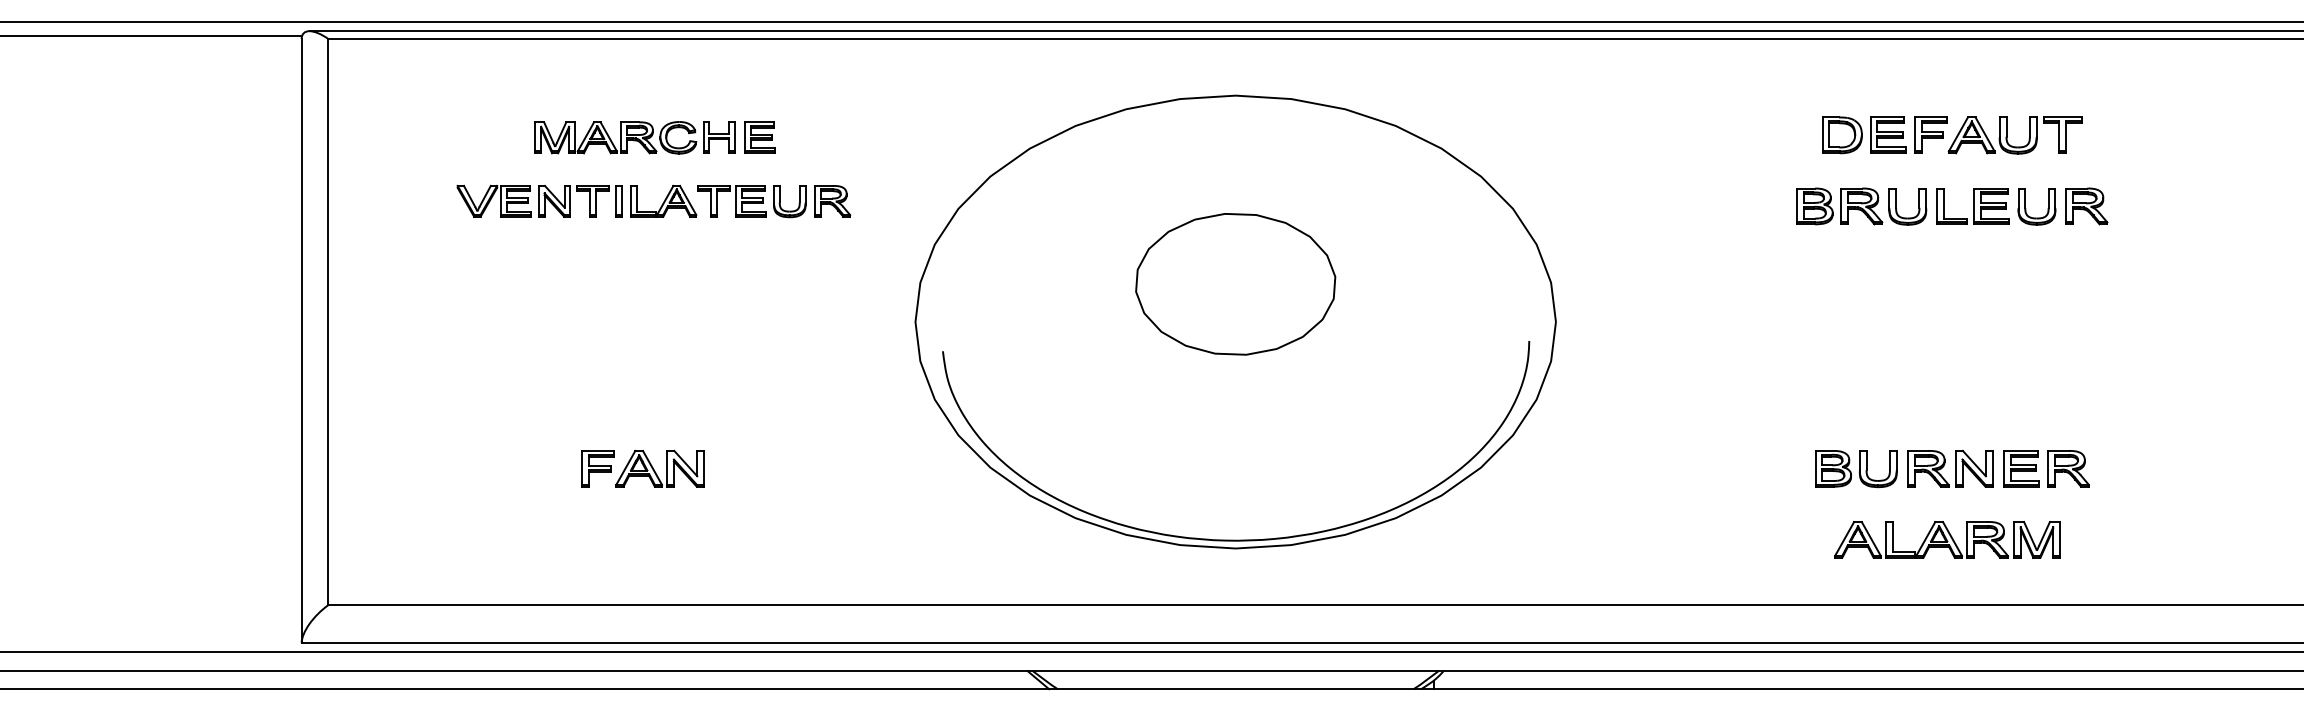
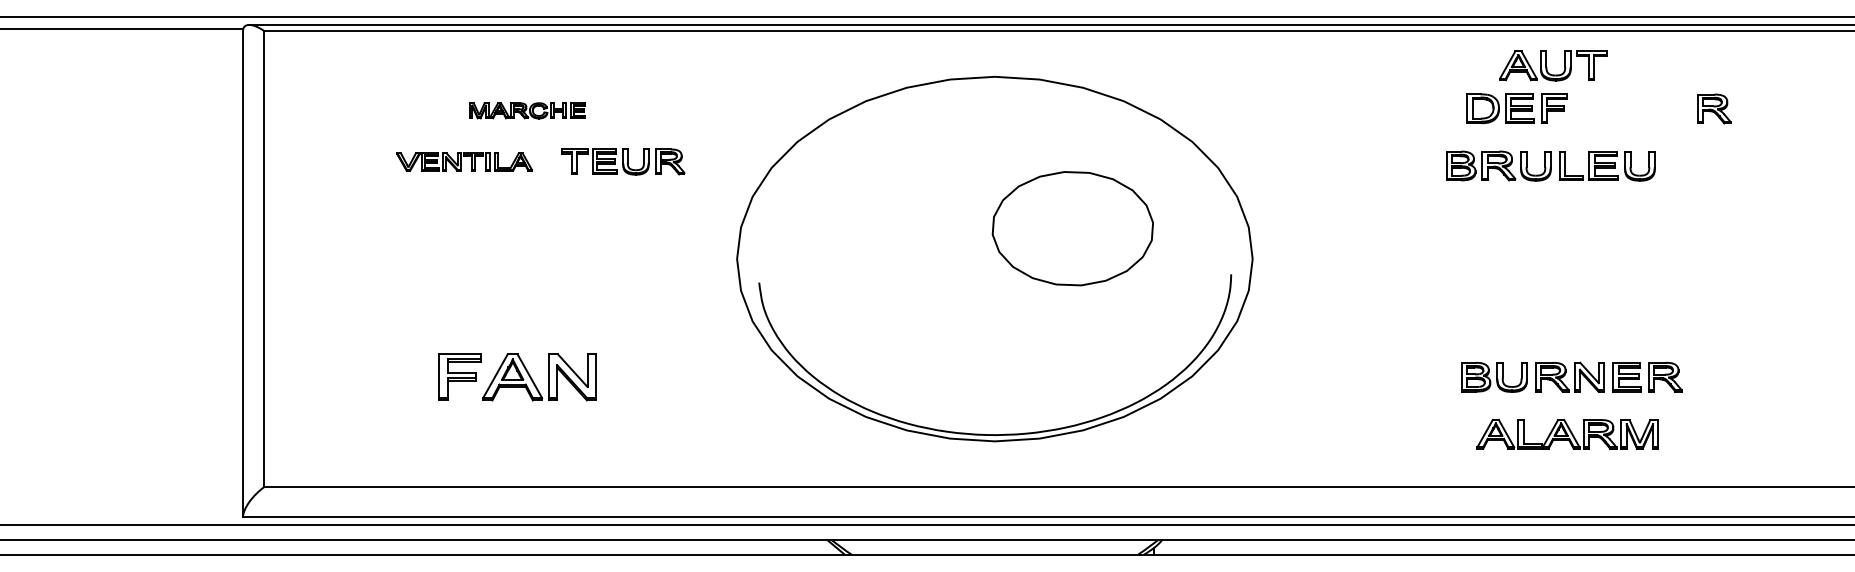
part: (655, 137) -> (527, 110), size x0.6
part: (2007, 137) -> (1547, 67), moved
part: (576, 200) -> (464, 161), size x0.7
part: (2087, 205) -> (1714, 108), moved
part: (1235, 284) -> (1072, 228), moved
part: (642, 467) -> (517, 376), size x1.6

